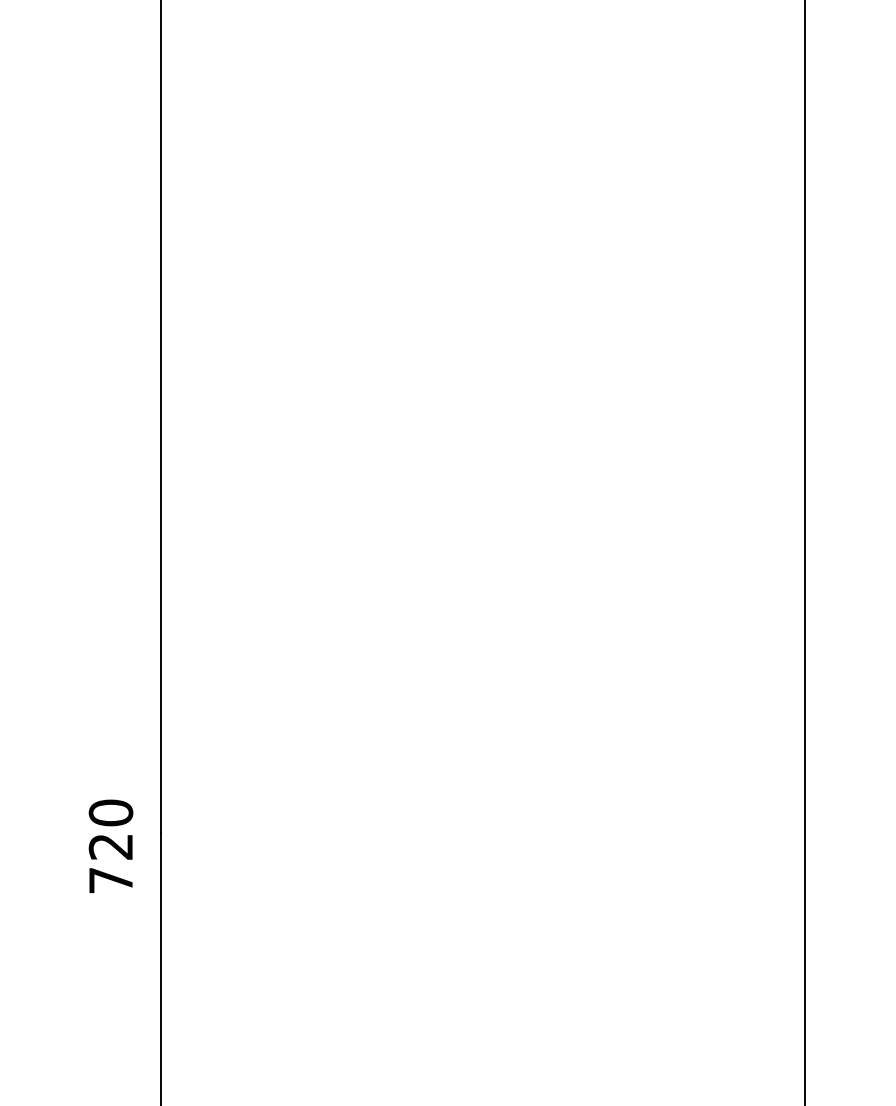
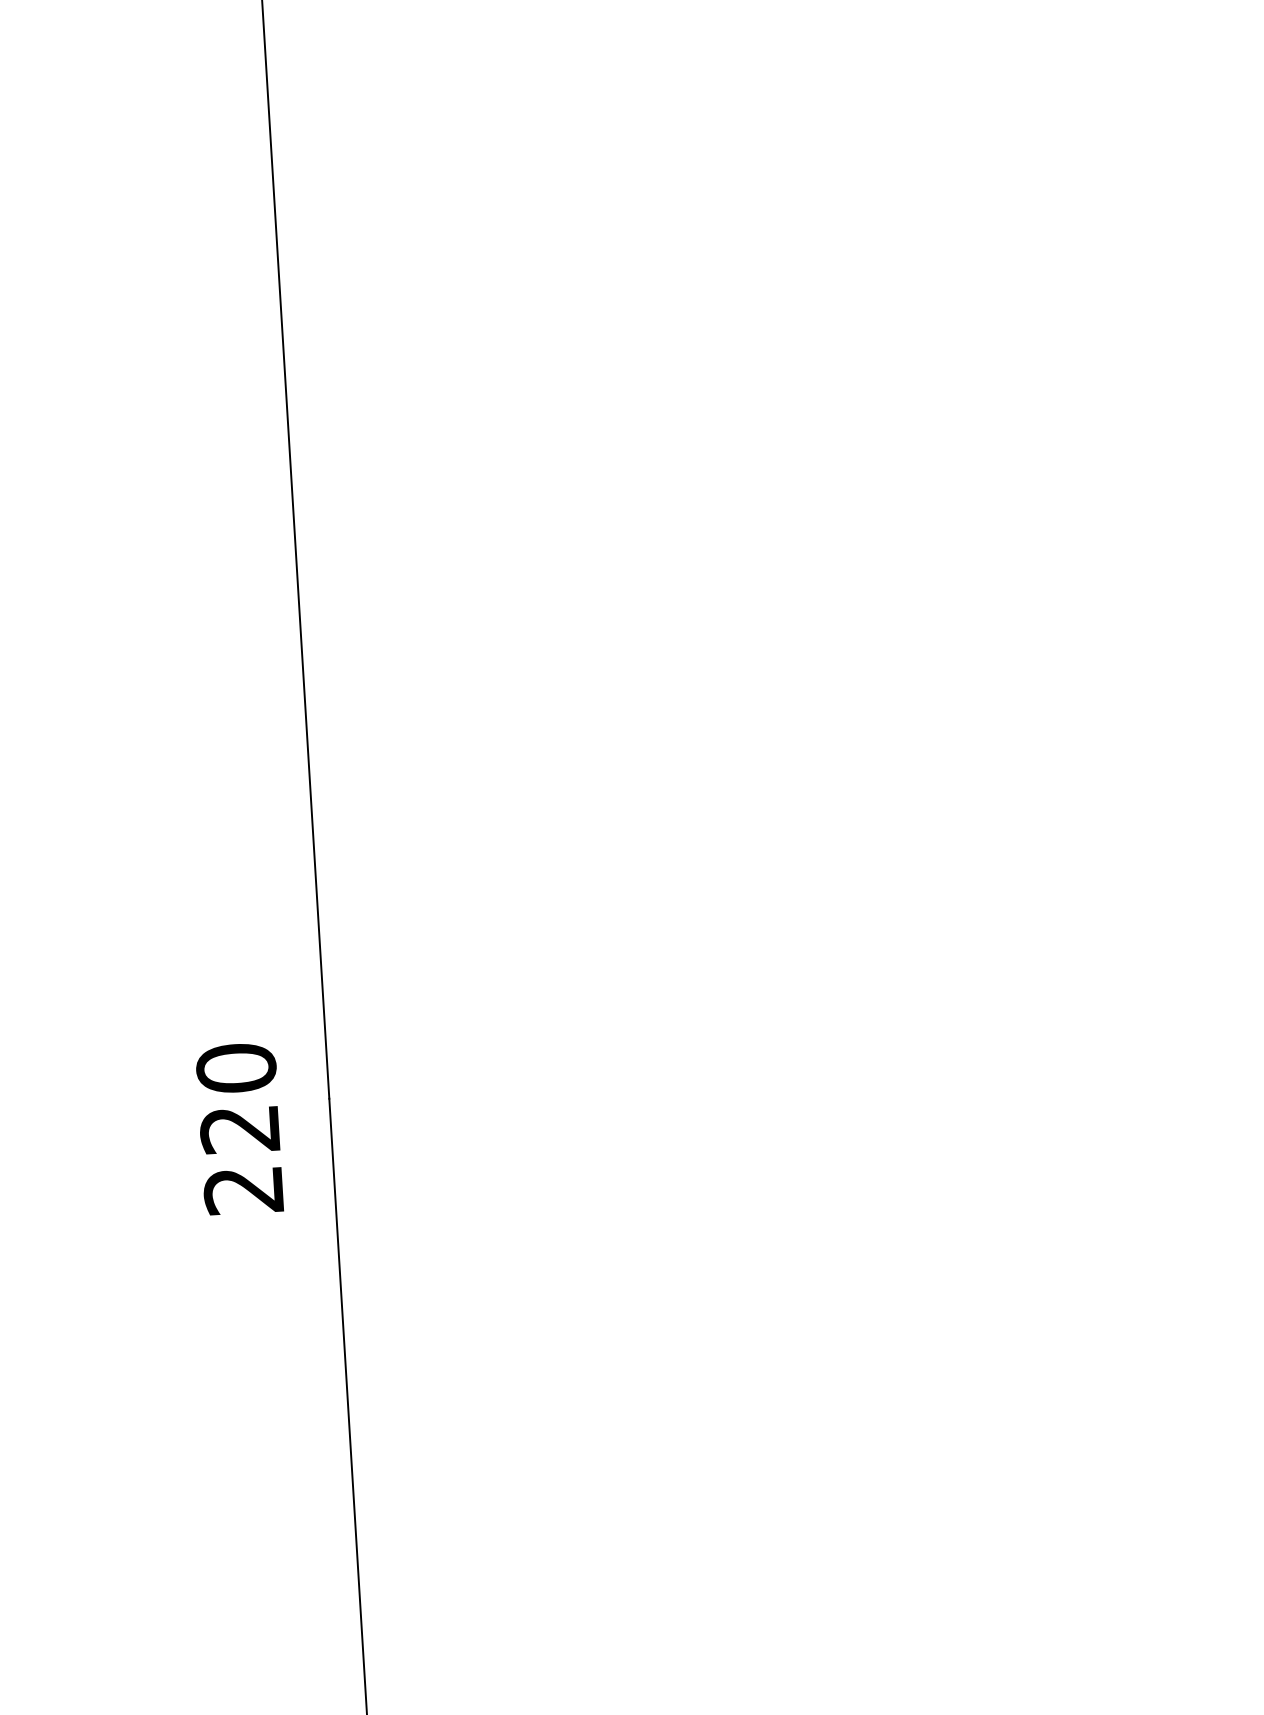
text: (110, 880) -> (242, 1190), 720 -> 220

